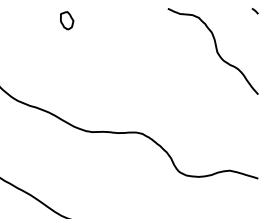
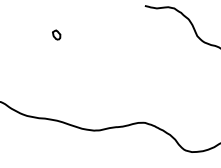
part: (67, 20) -> (57, 34), size x0.6

